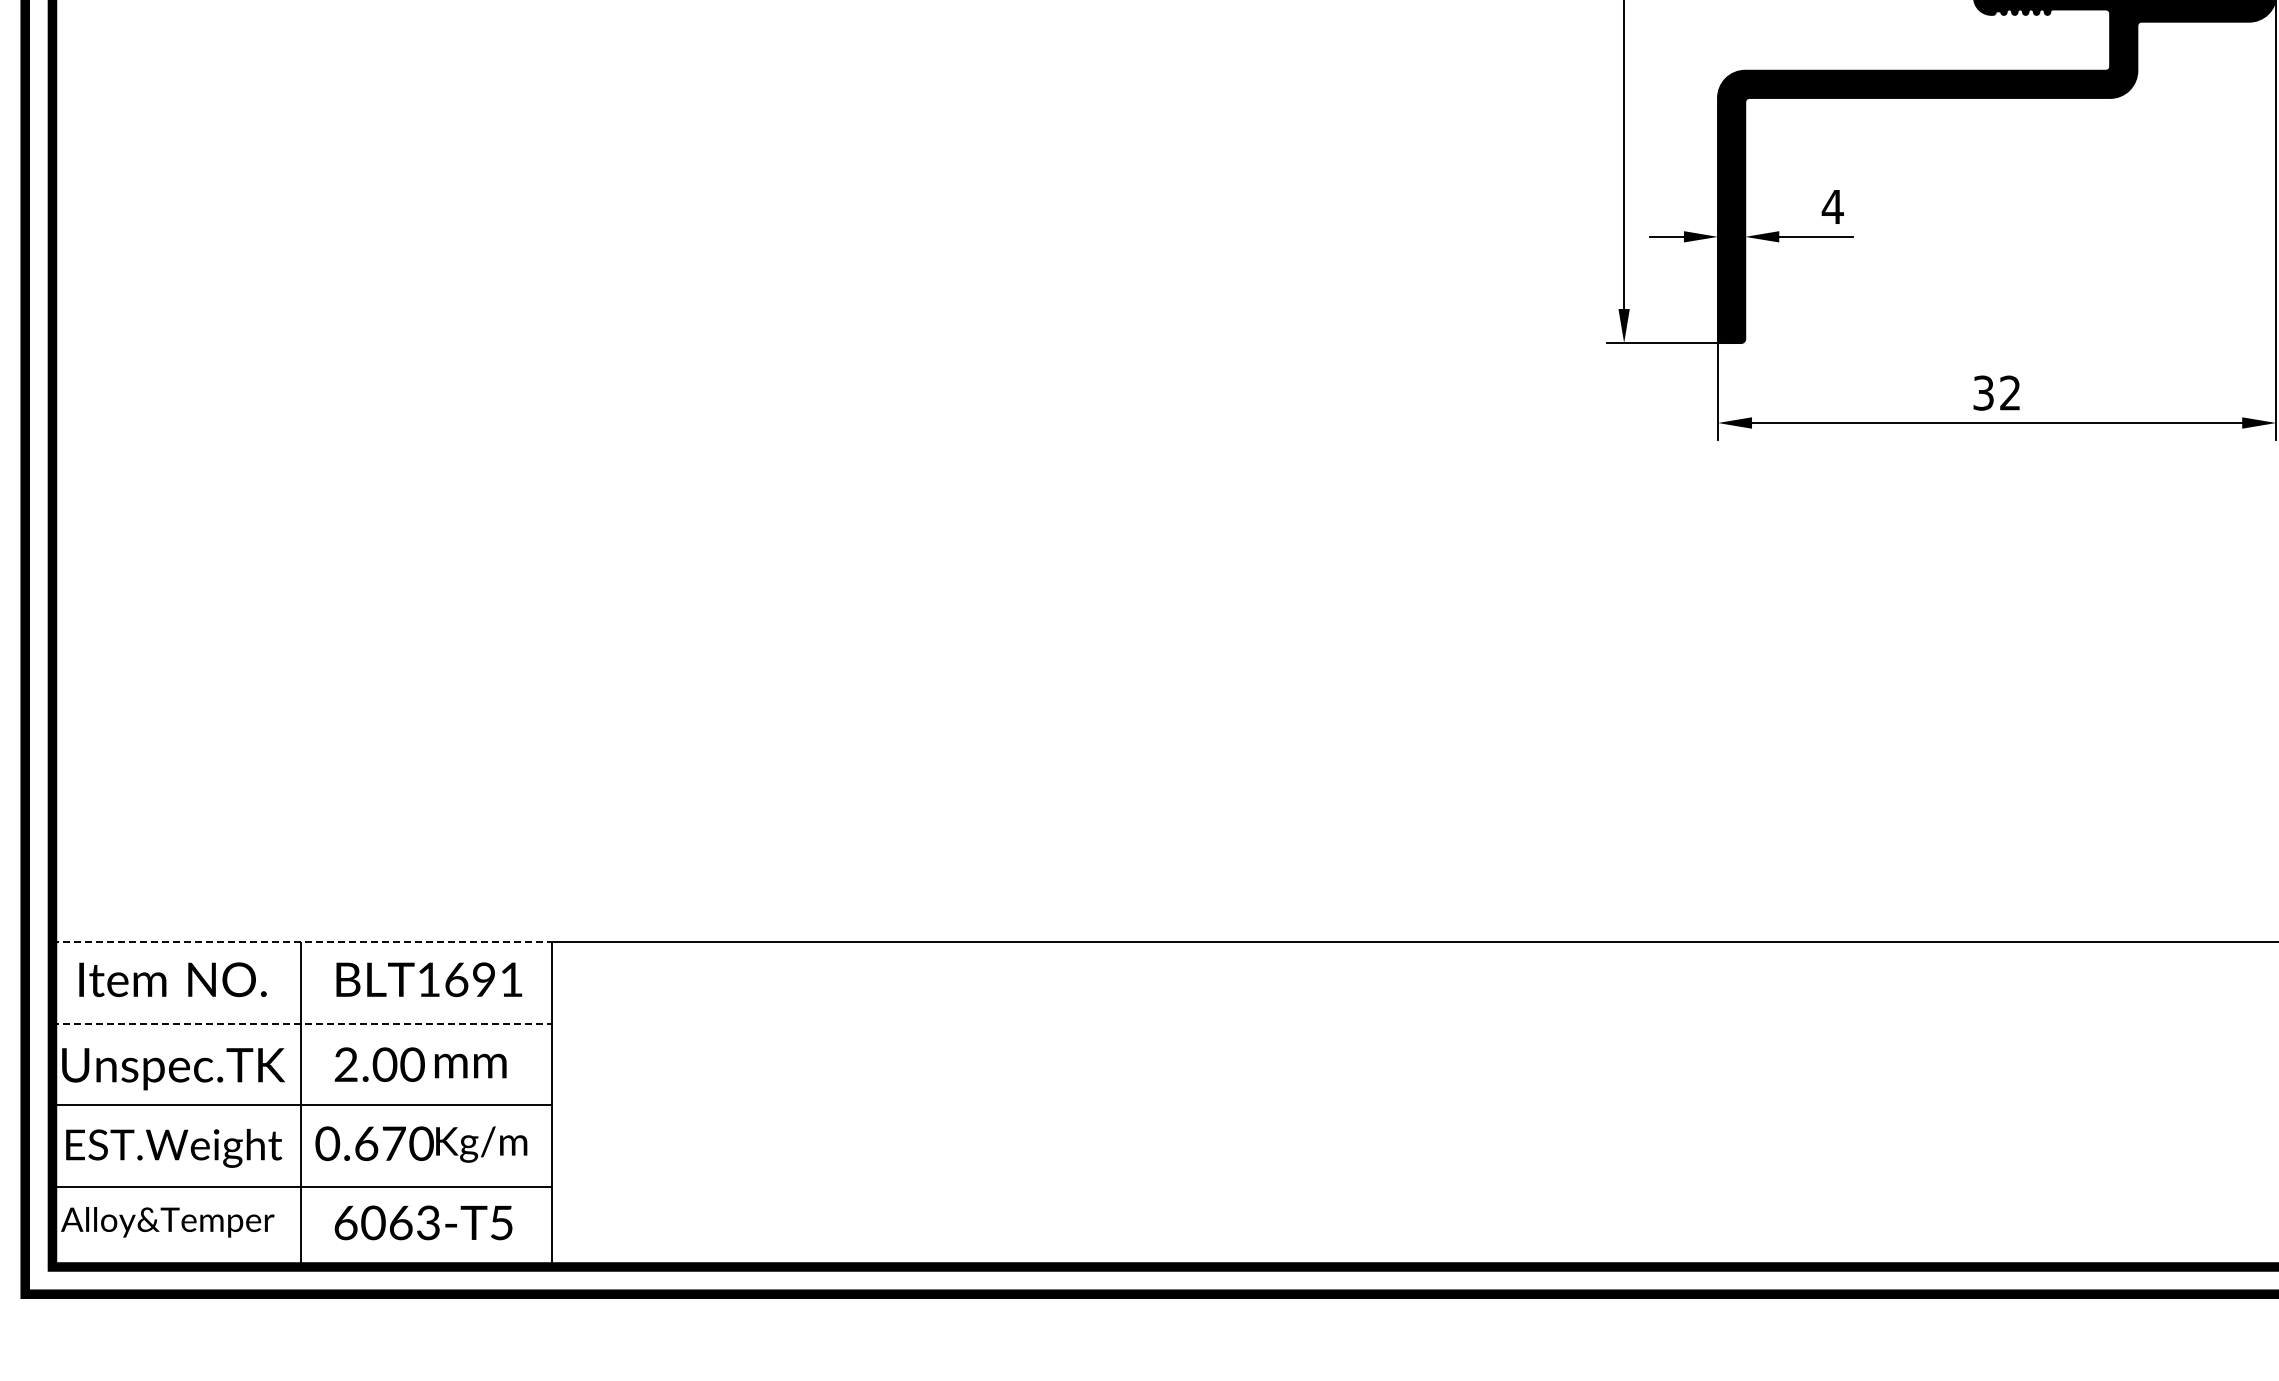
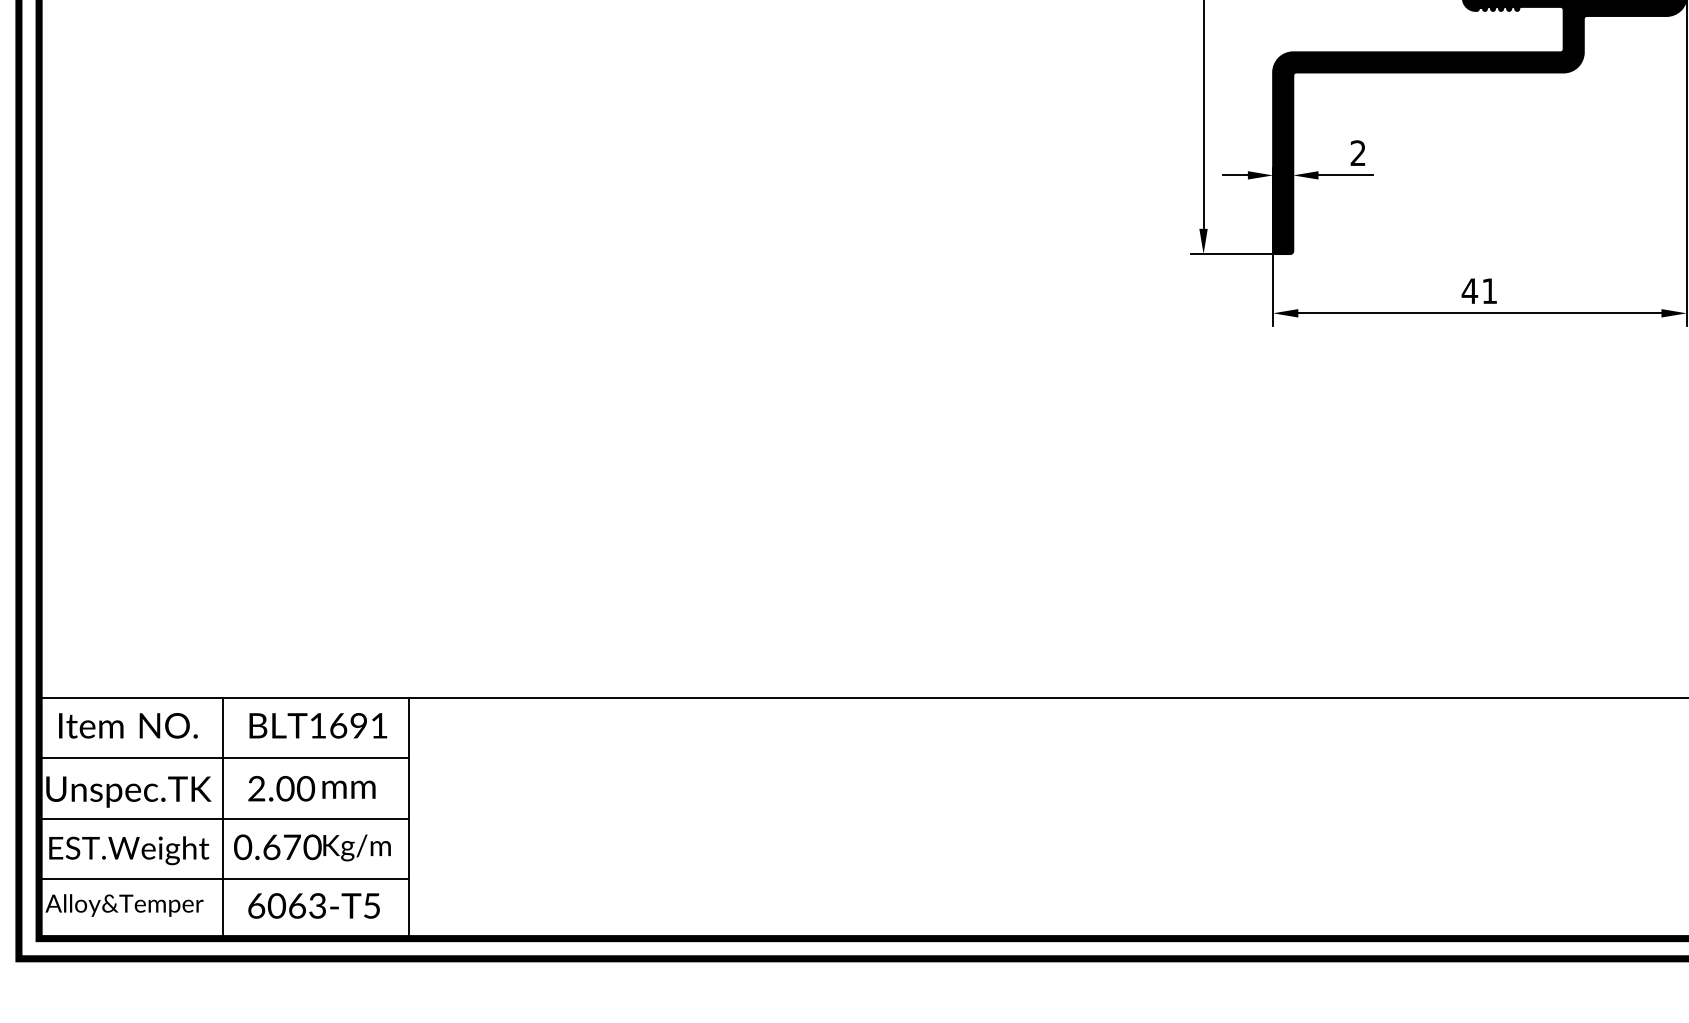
text: (1832, 206) -> (1357, 152), 4 -> 2
text: (1995, 392) -> (1478, 290), 32 -> 41
line: (302, 941) -> (224, 697), dashed -> solid
line: (302, 1023) -> (224, 758), dashed -> solid

